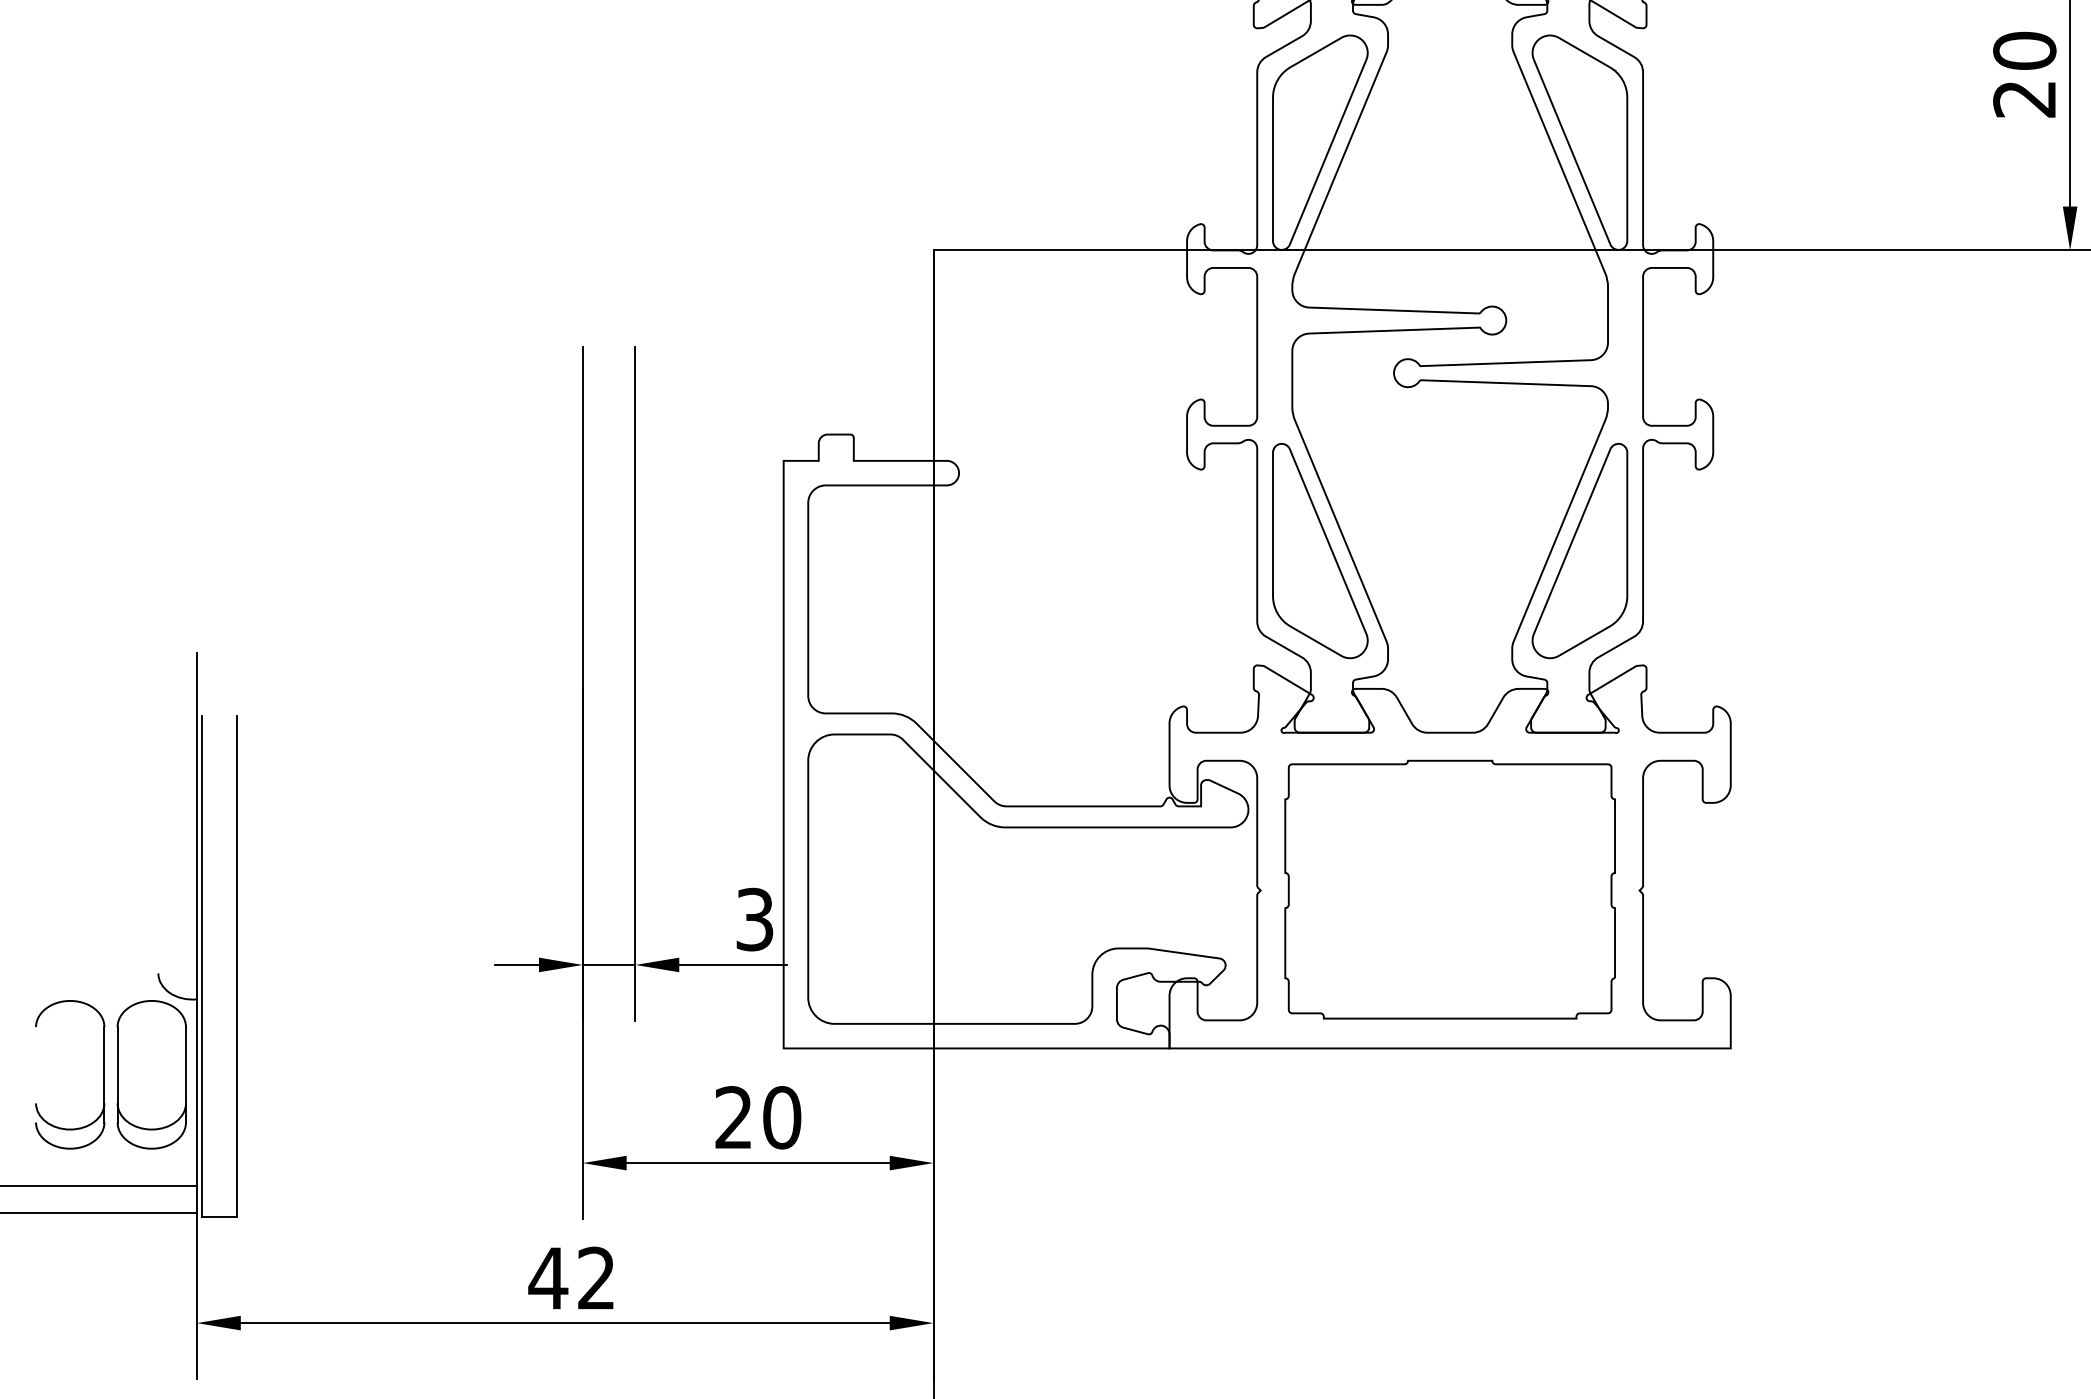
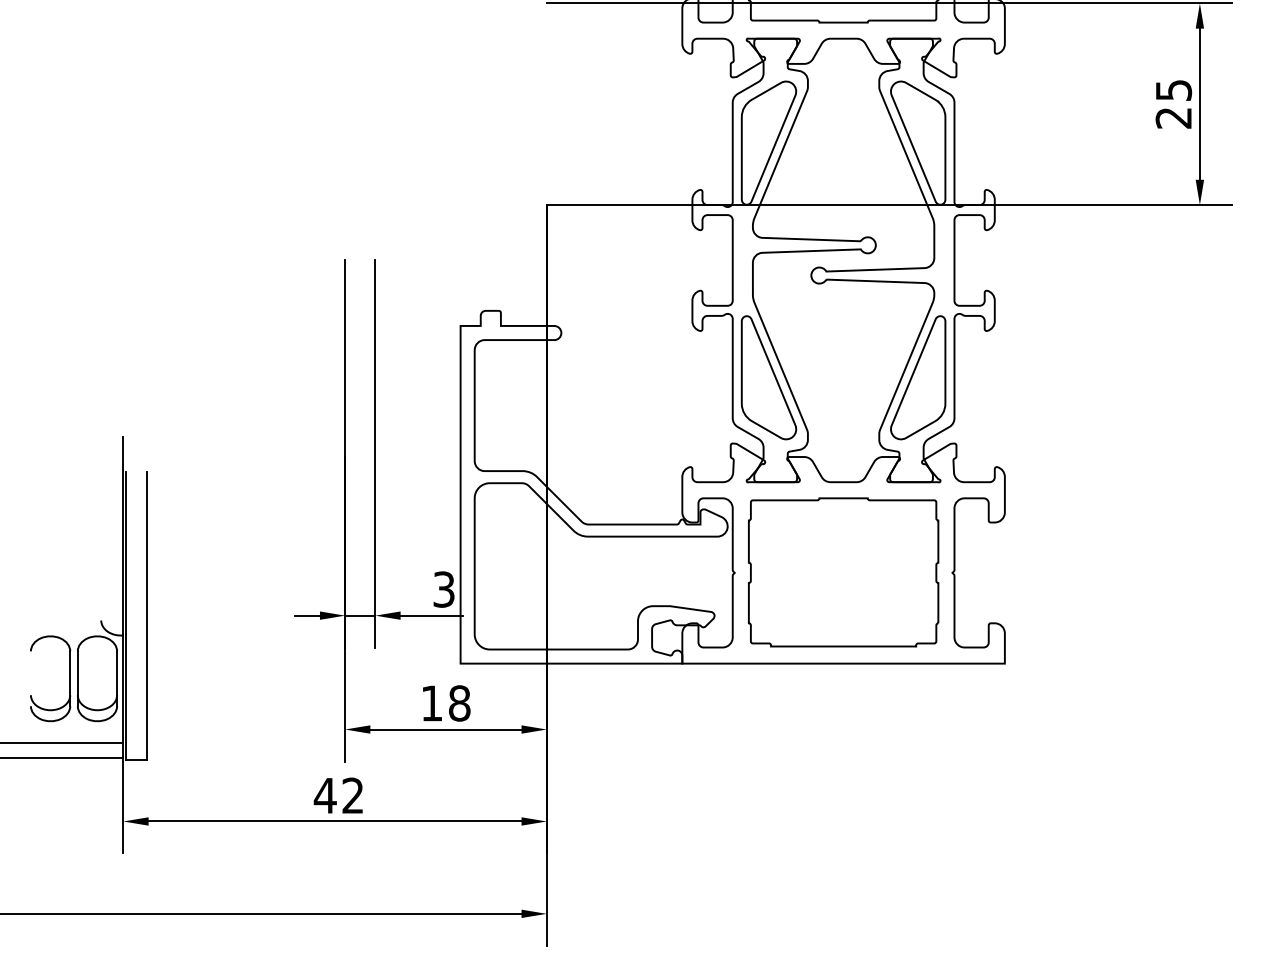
text: (2024, 51) -> (1173, 90), 20 -> 25
text: (757, 1117) -> (445, 703), 20 -> 18

